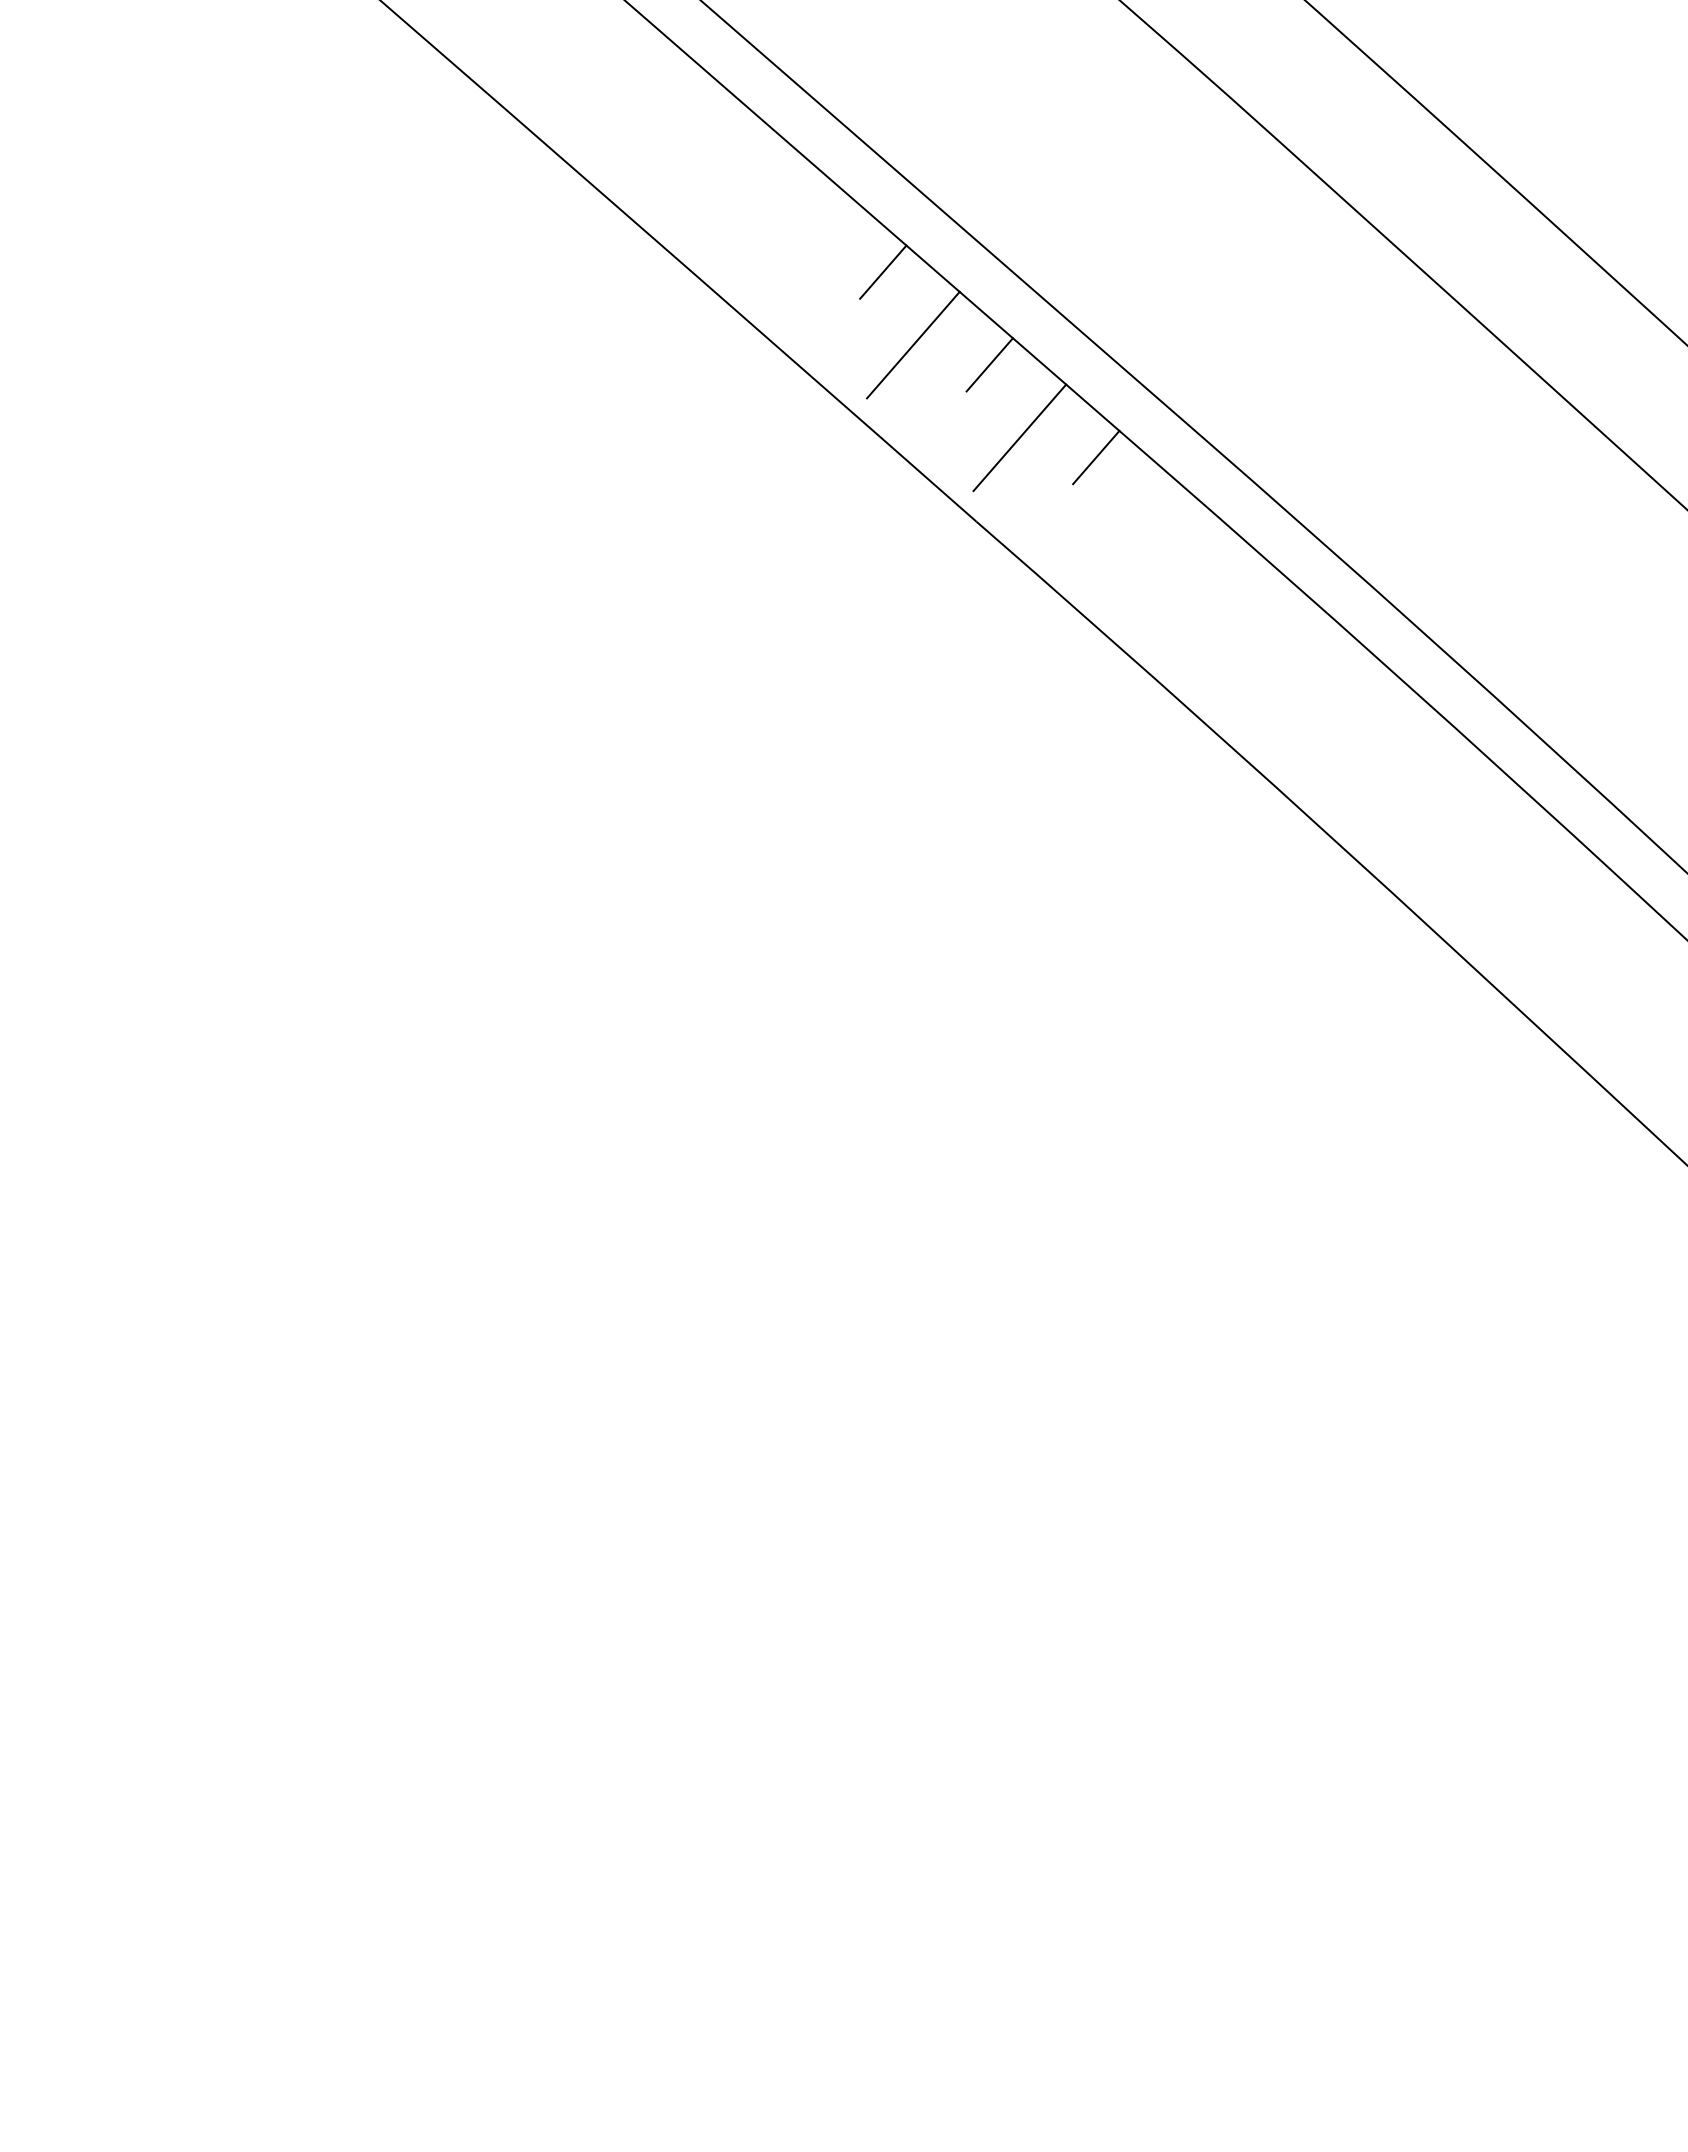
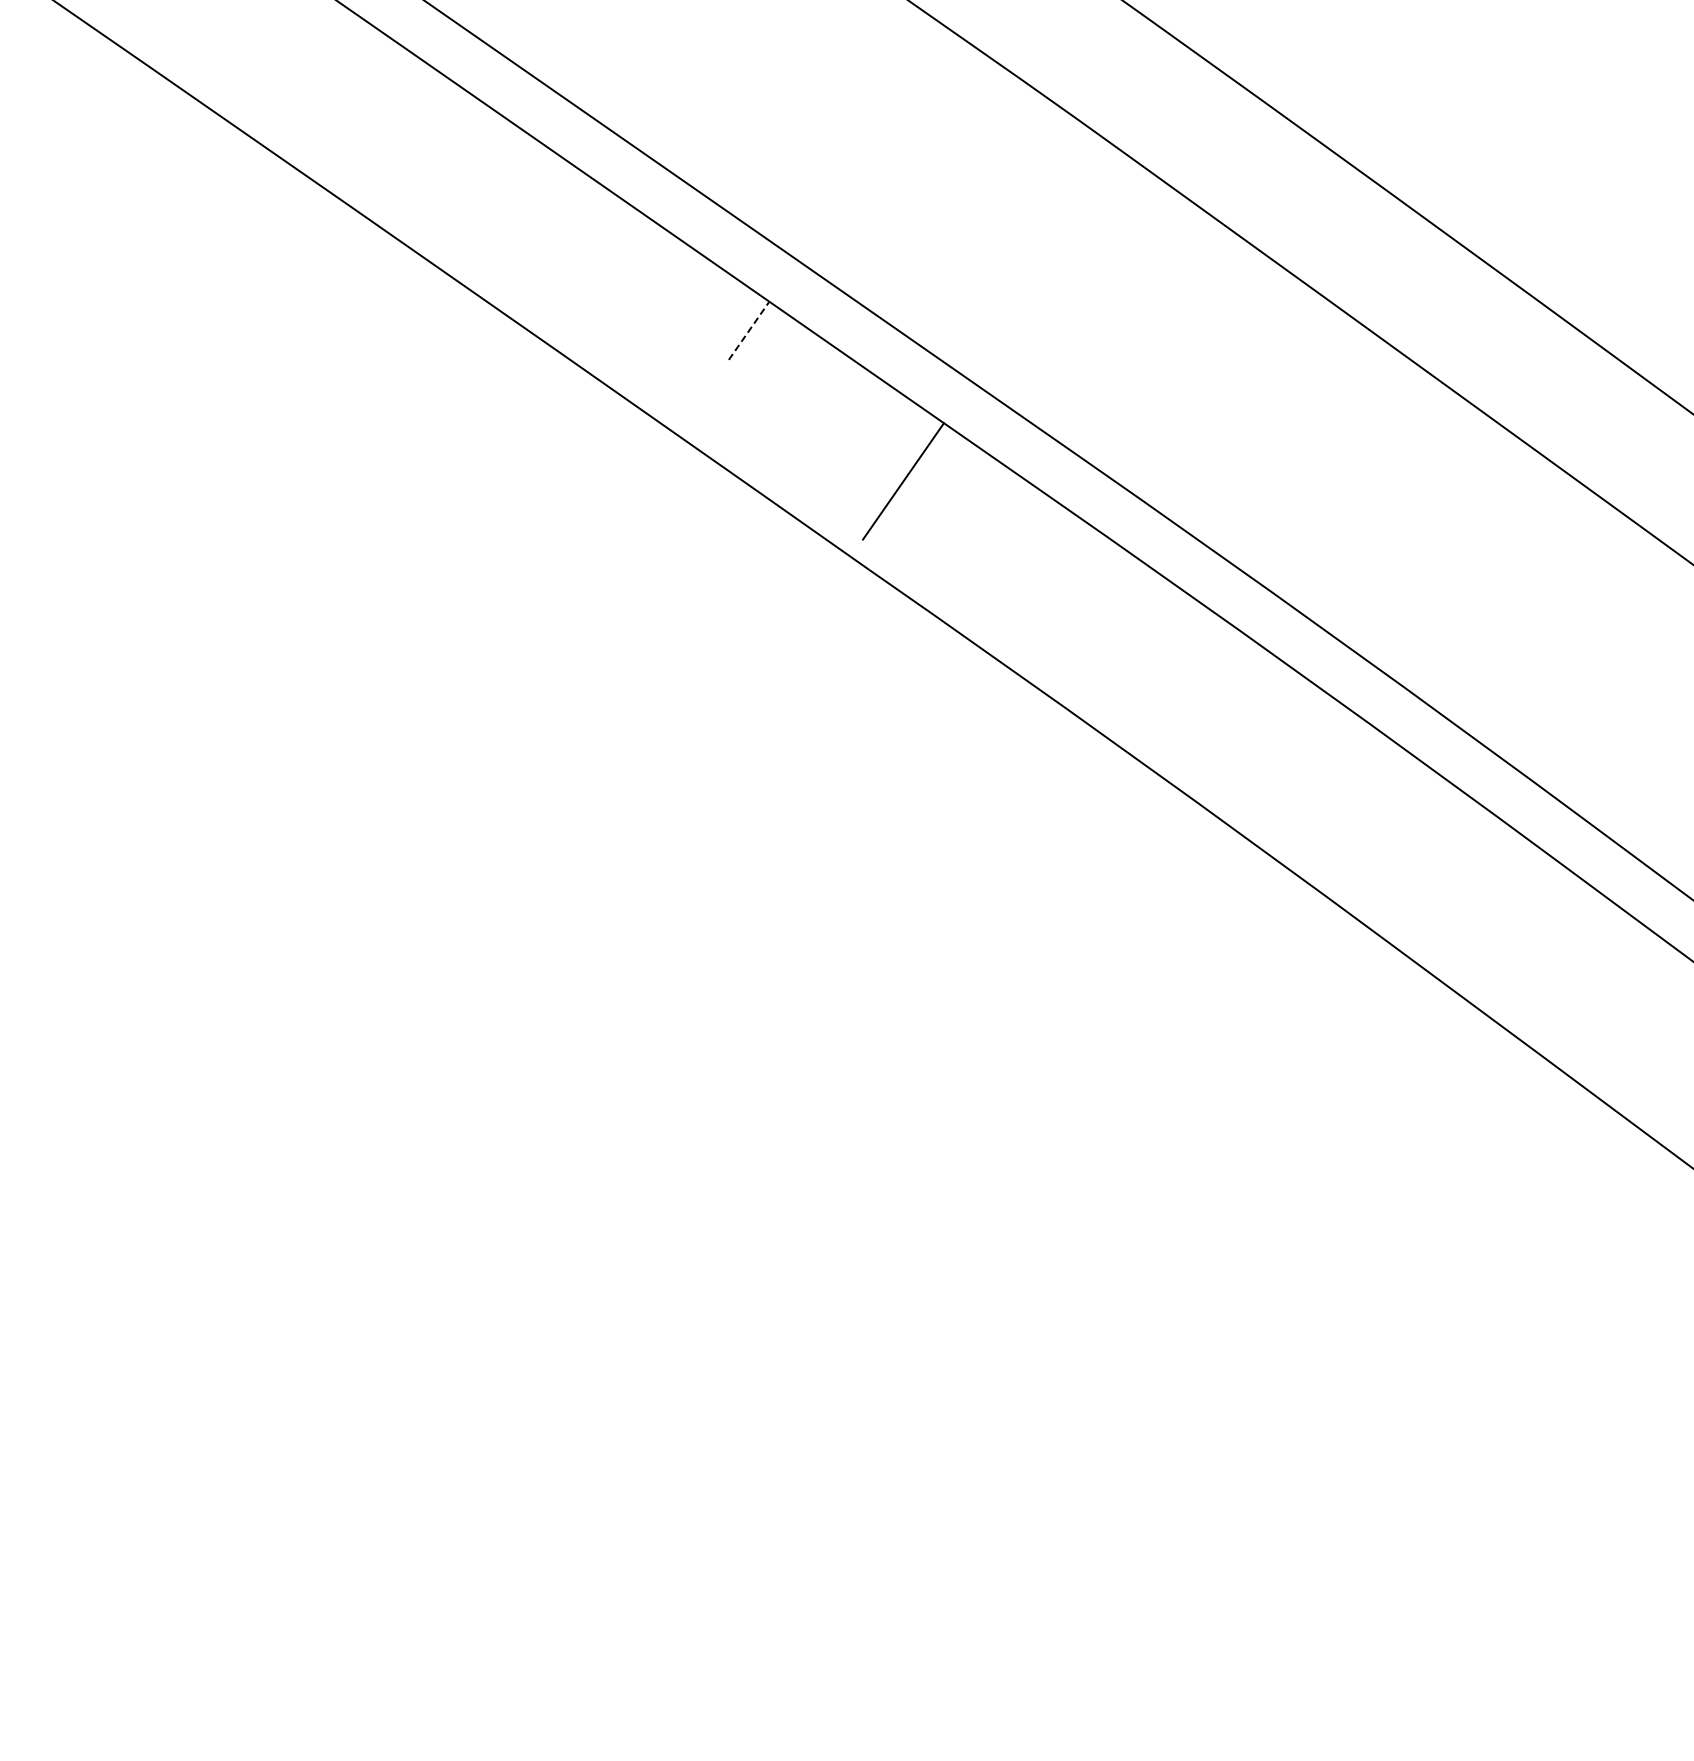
line: (883, 271) -> (749, 330), solid -> dashed
line: (913, 344) -> (787, 399), removed
line: (989, 364) -> (865, 411), removed
line: (1096, 457) -> (982, 492), removed

